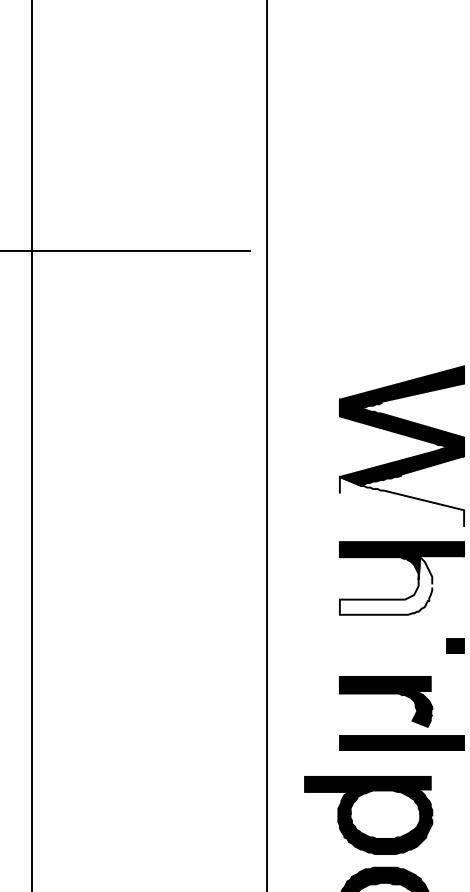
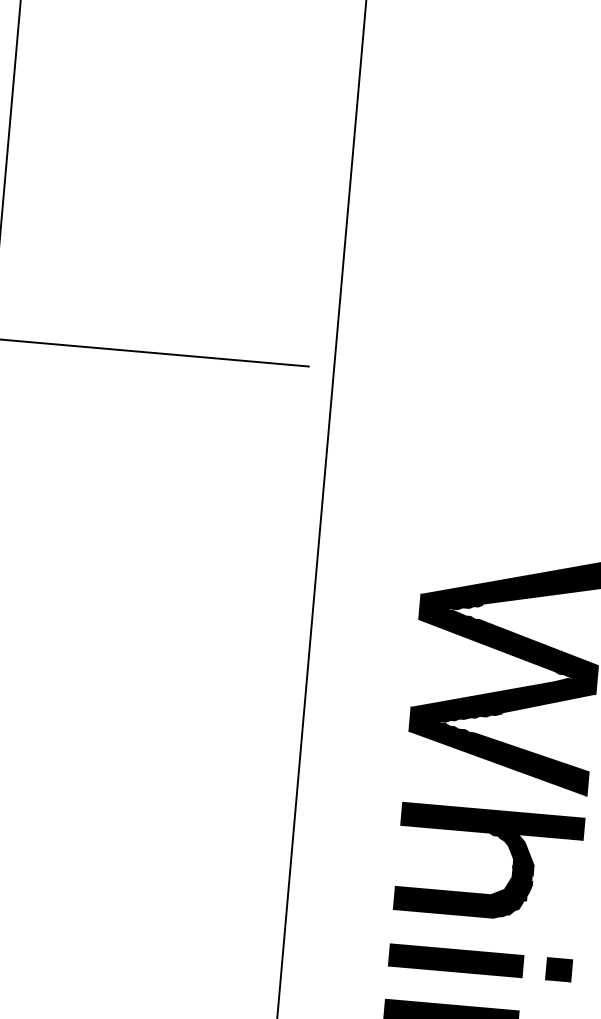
fill: (401, 501) -> (498, 751), added
fill: (385, 585) -> (464, 872), added
part: (385, 645) -> (456, 959), added

